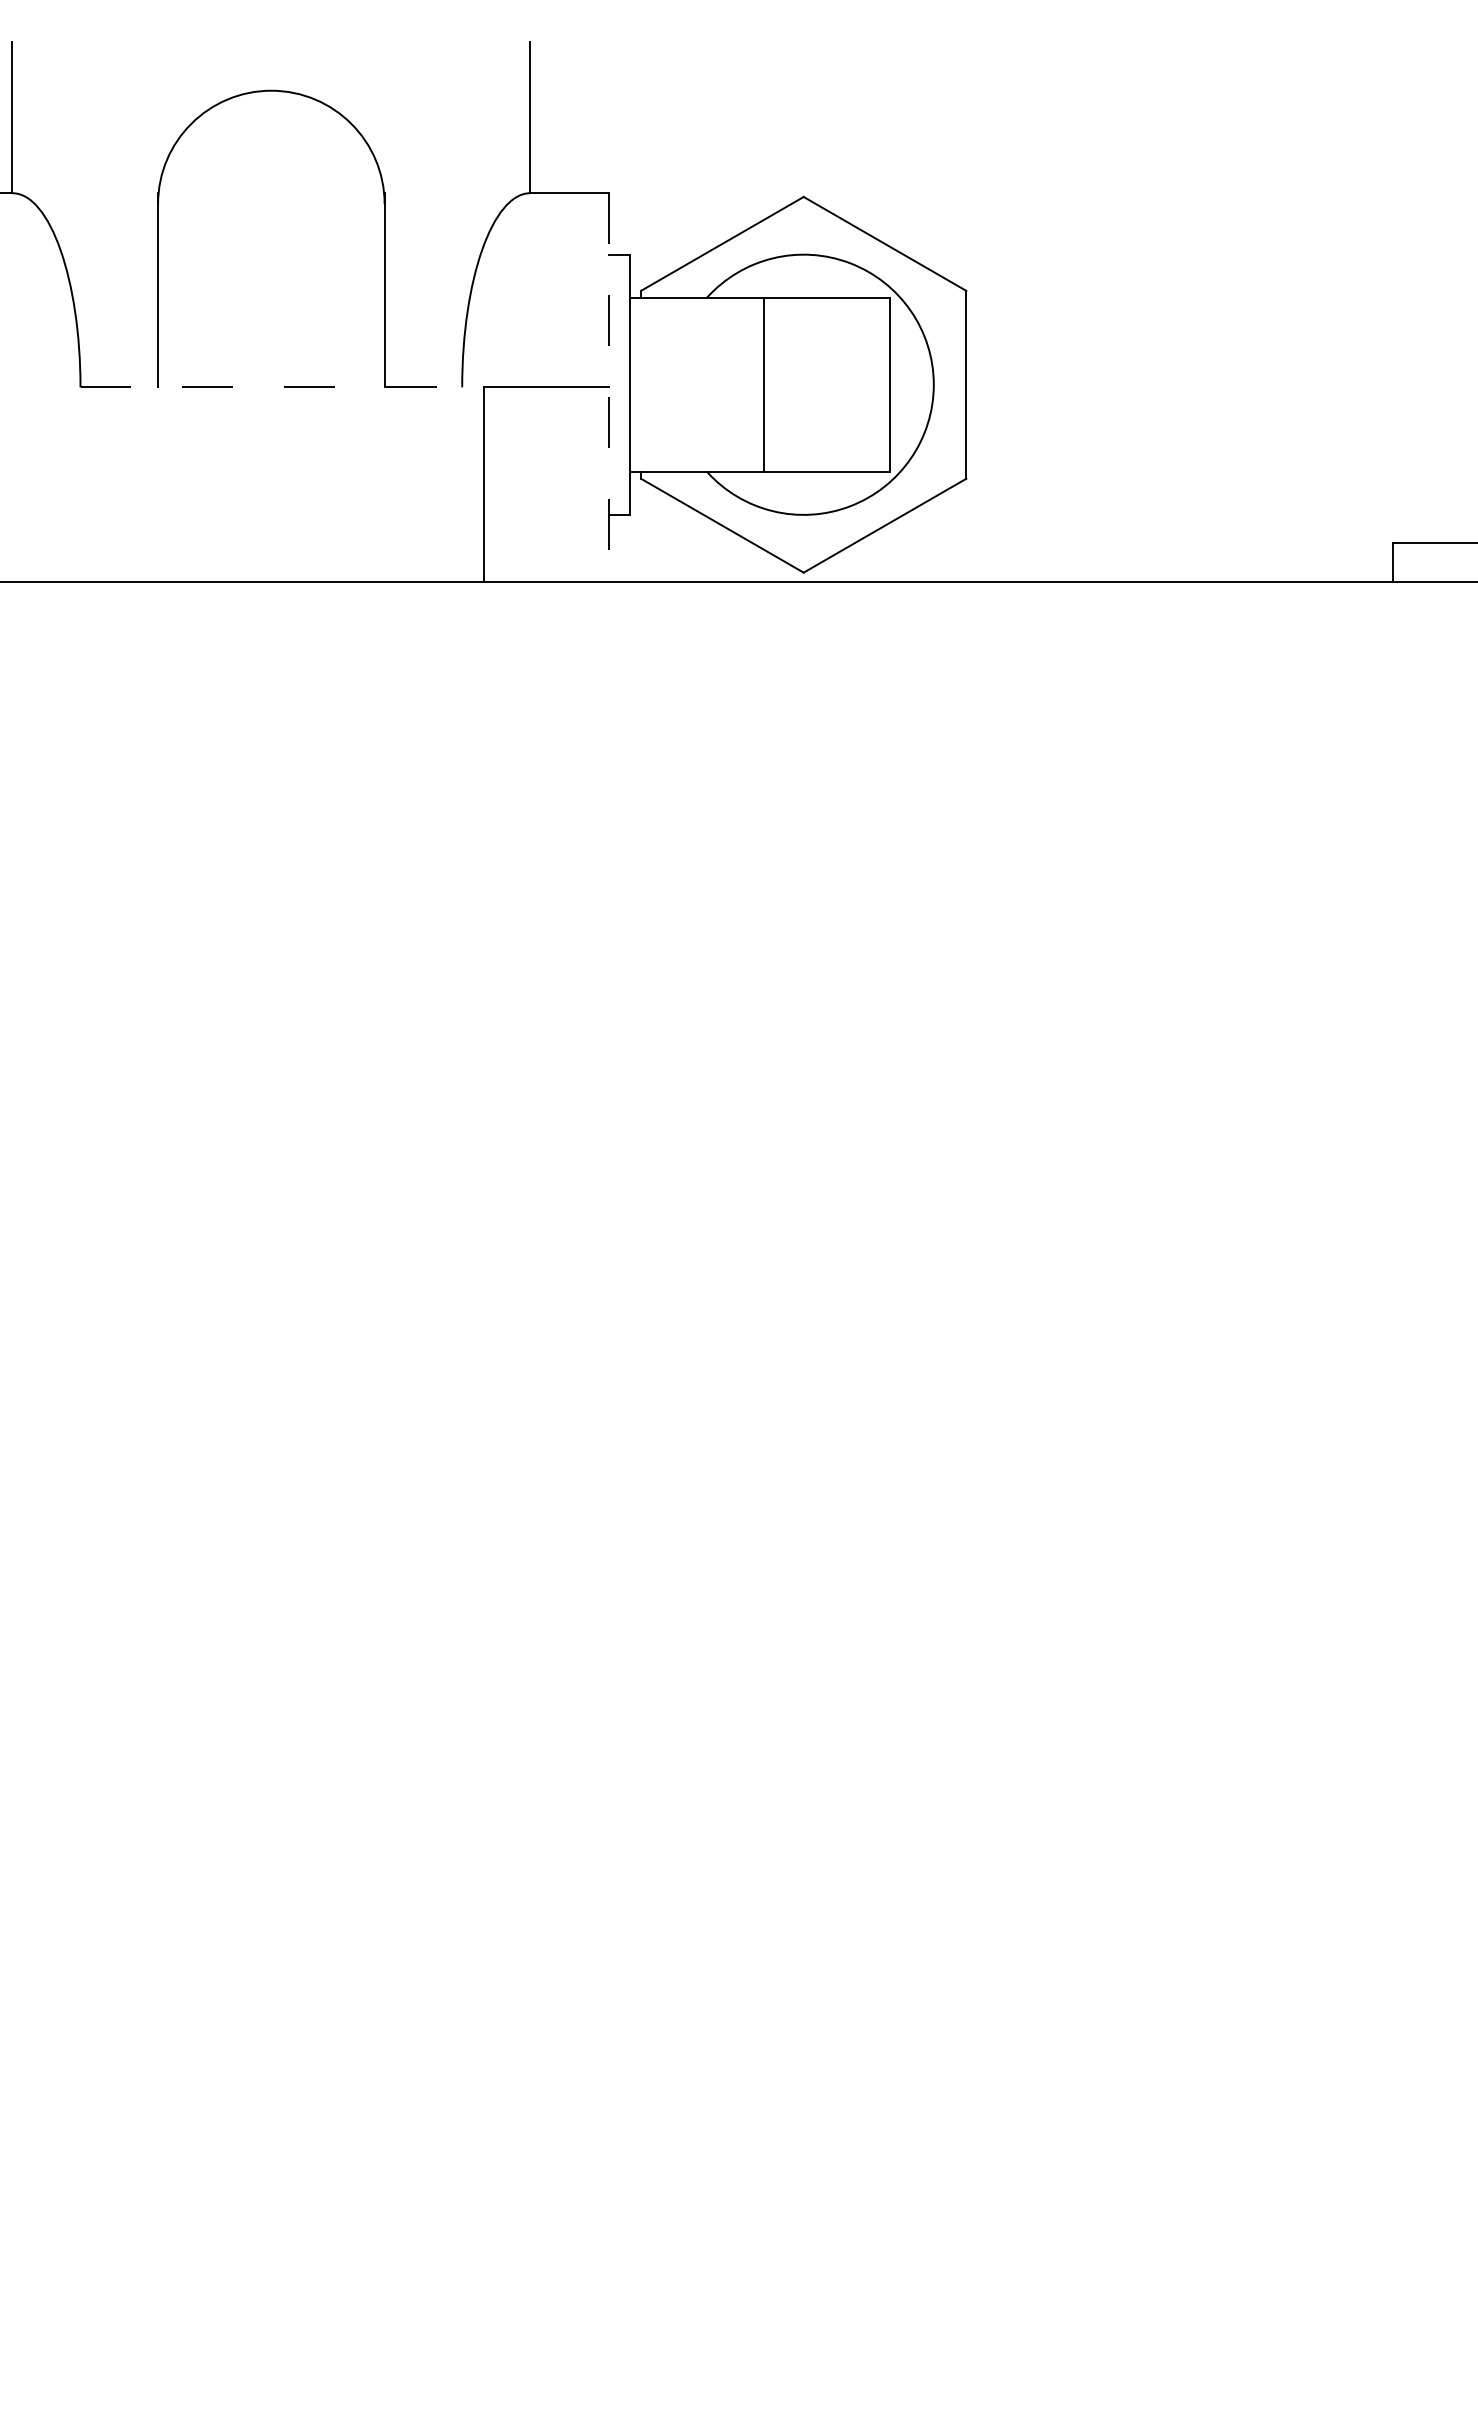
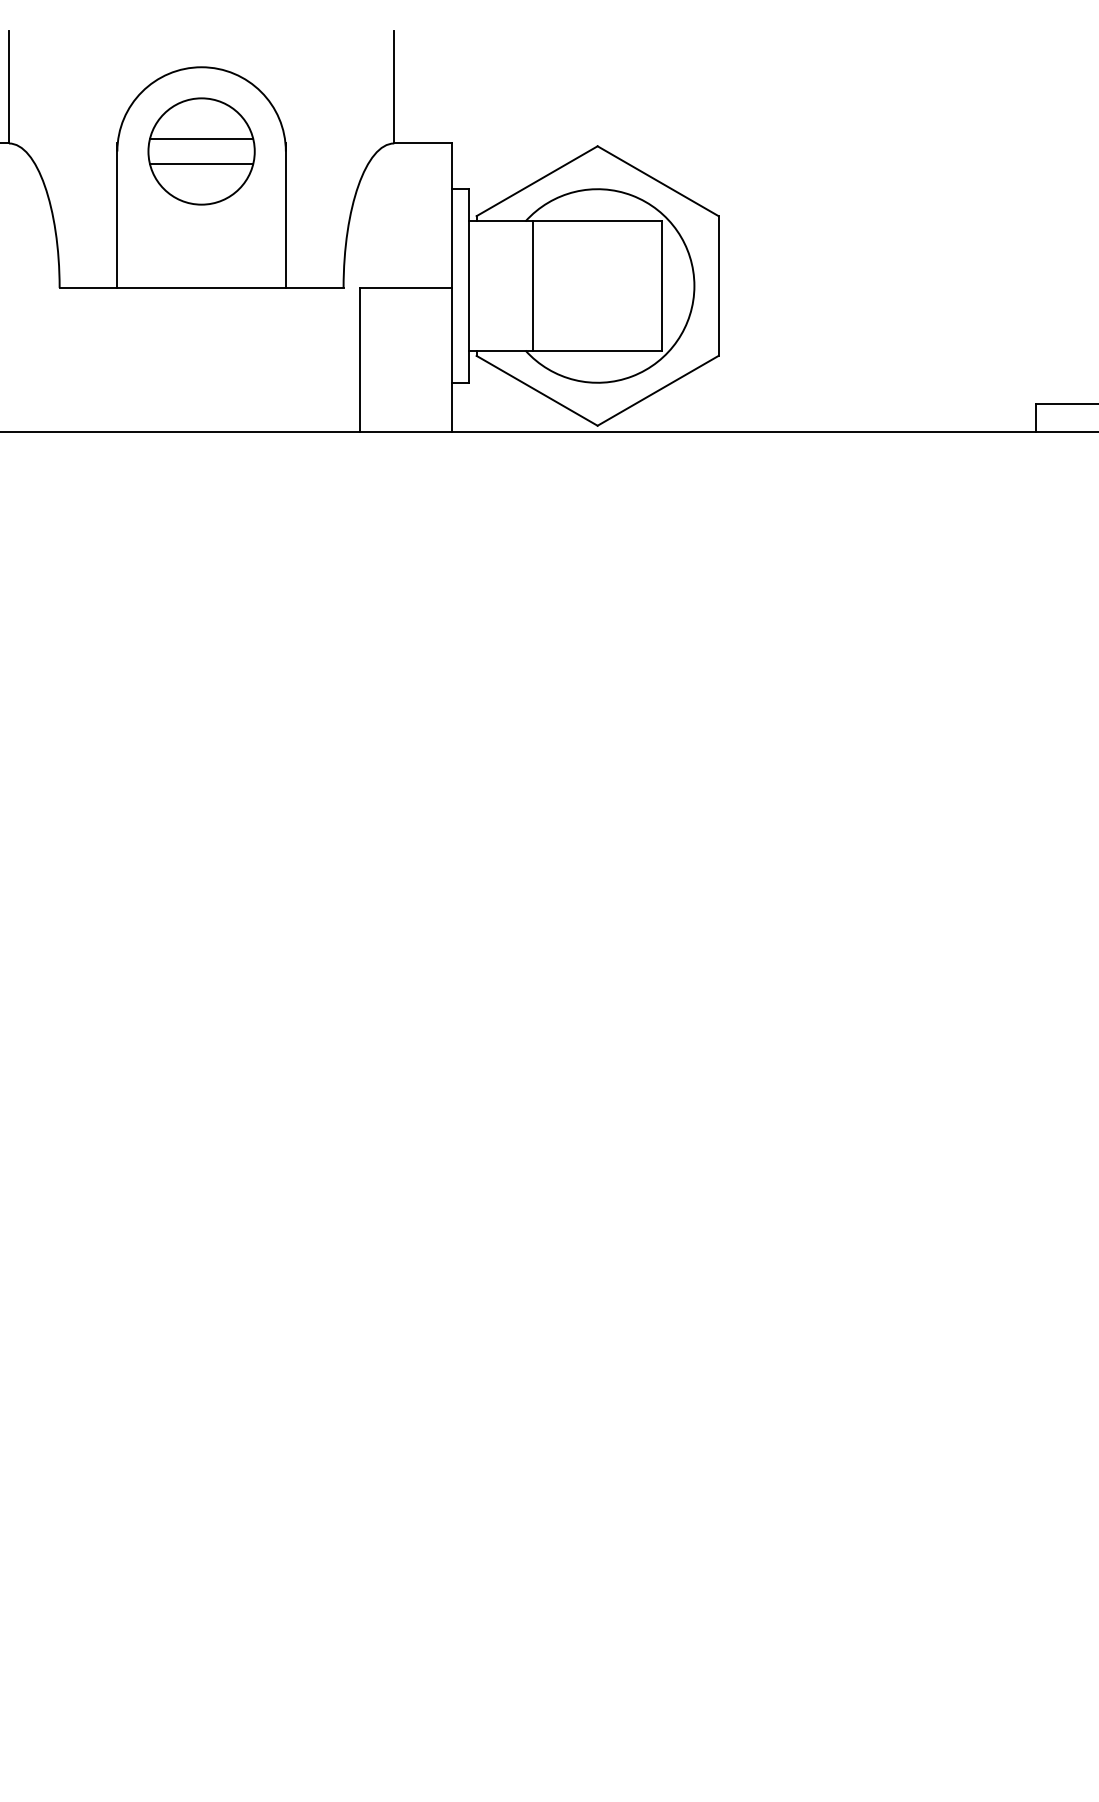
part: (271, 203) -> (201, 151), added
line: (763, 384) -> (532, 285), moved
line: (271, 387) -> (201, 288), dashed -> solid
line: (608, 387) -> (452, 288), dashed -> solid

